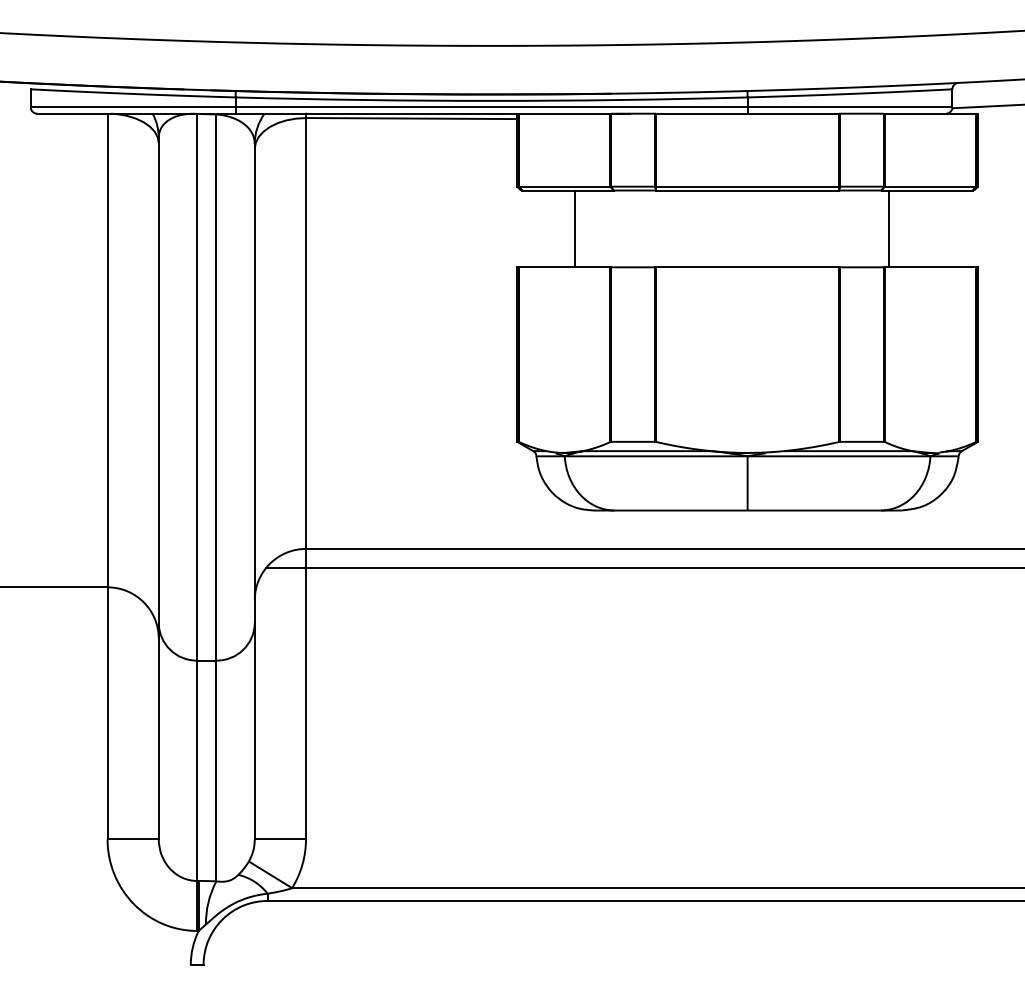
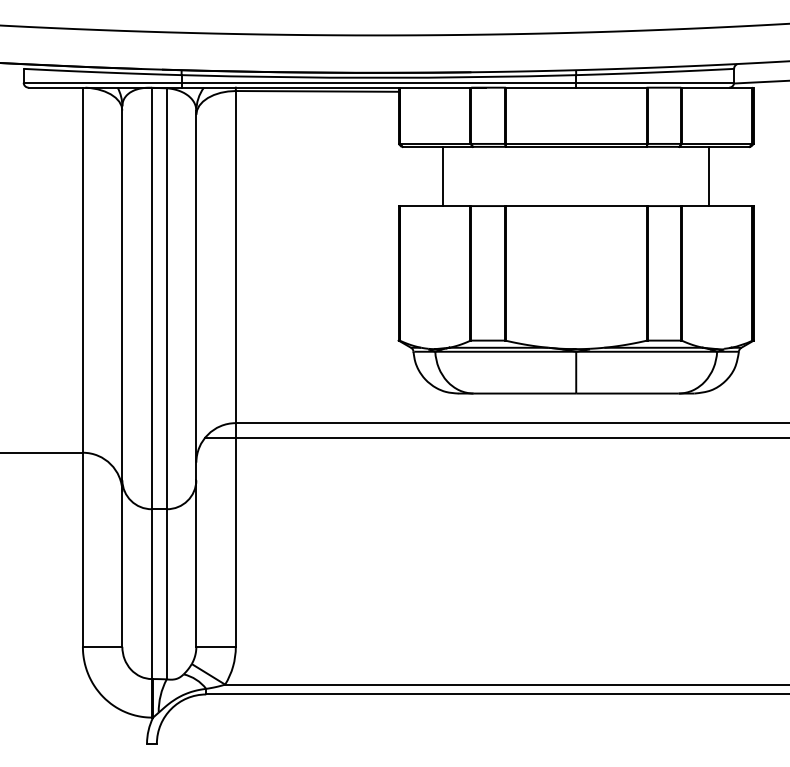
line: (889, 228) -> (709, 176), moved

